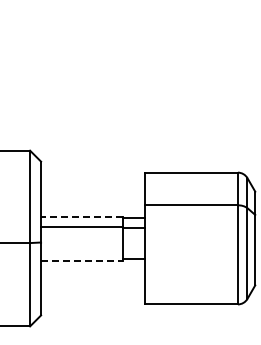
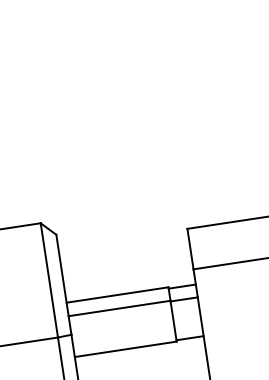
line: (81, 216) -> (116, 295), dashed -> solid
line: (82, 260) -> (126, 349), dashed -> solid

